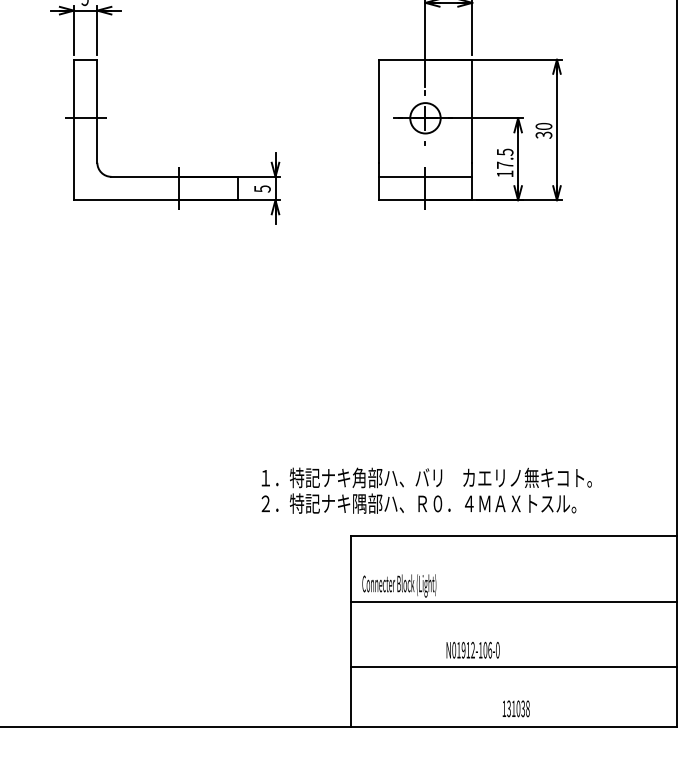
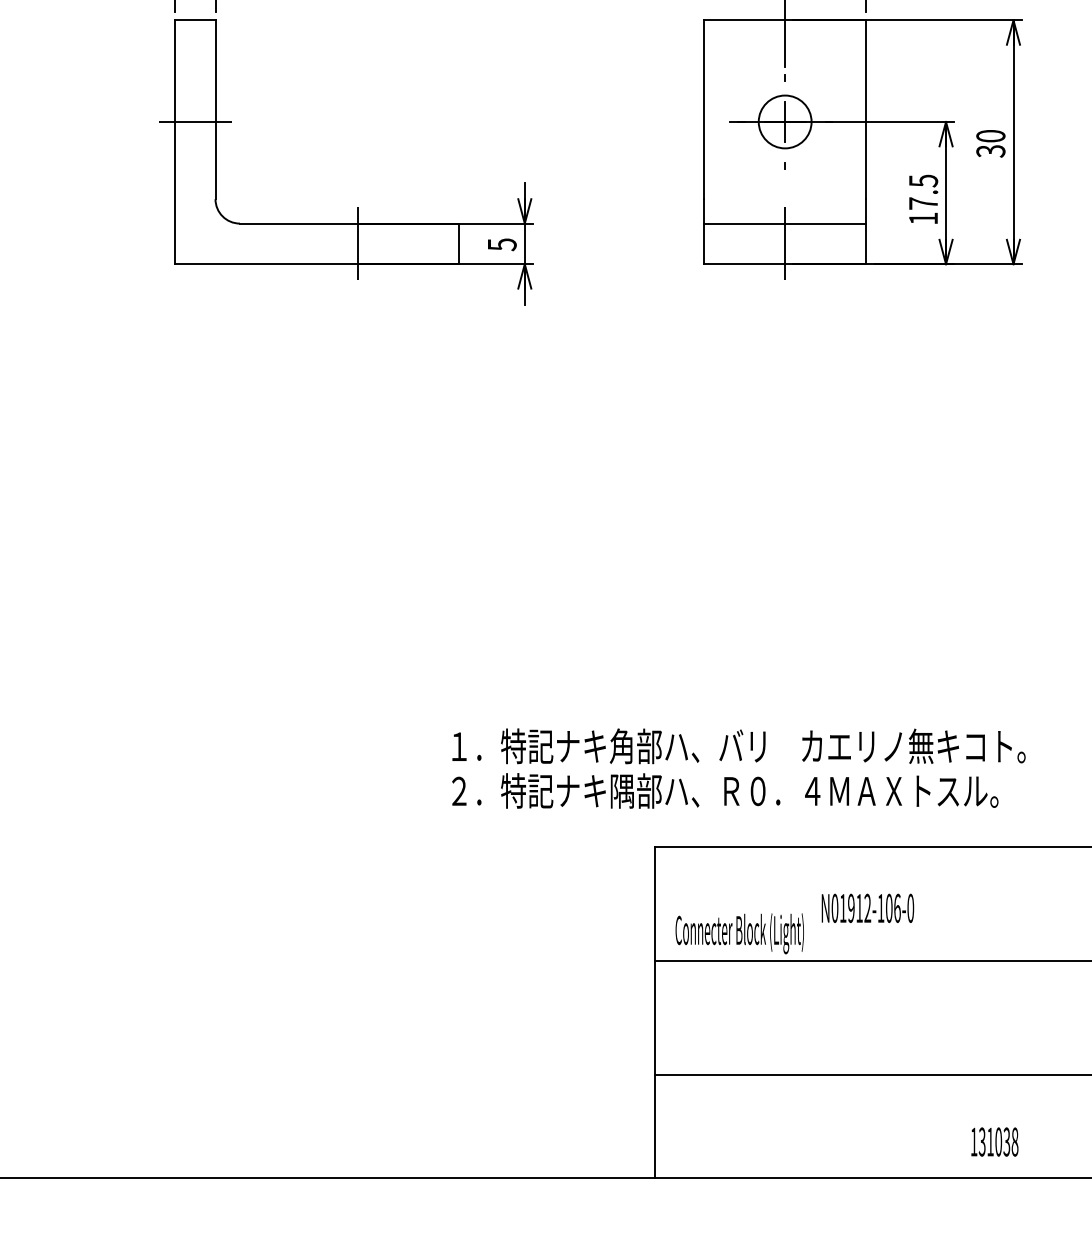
text: (426, 490) -> (738, 768), moved
text: (472, 649) -> (866, 907), moved
text: (515, 708) -> (993, 1141), moved

